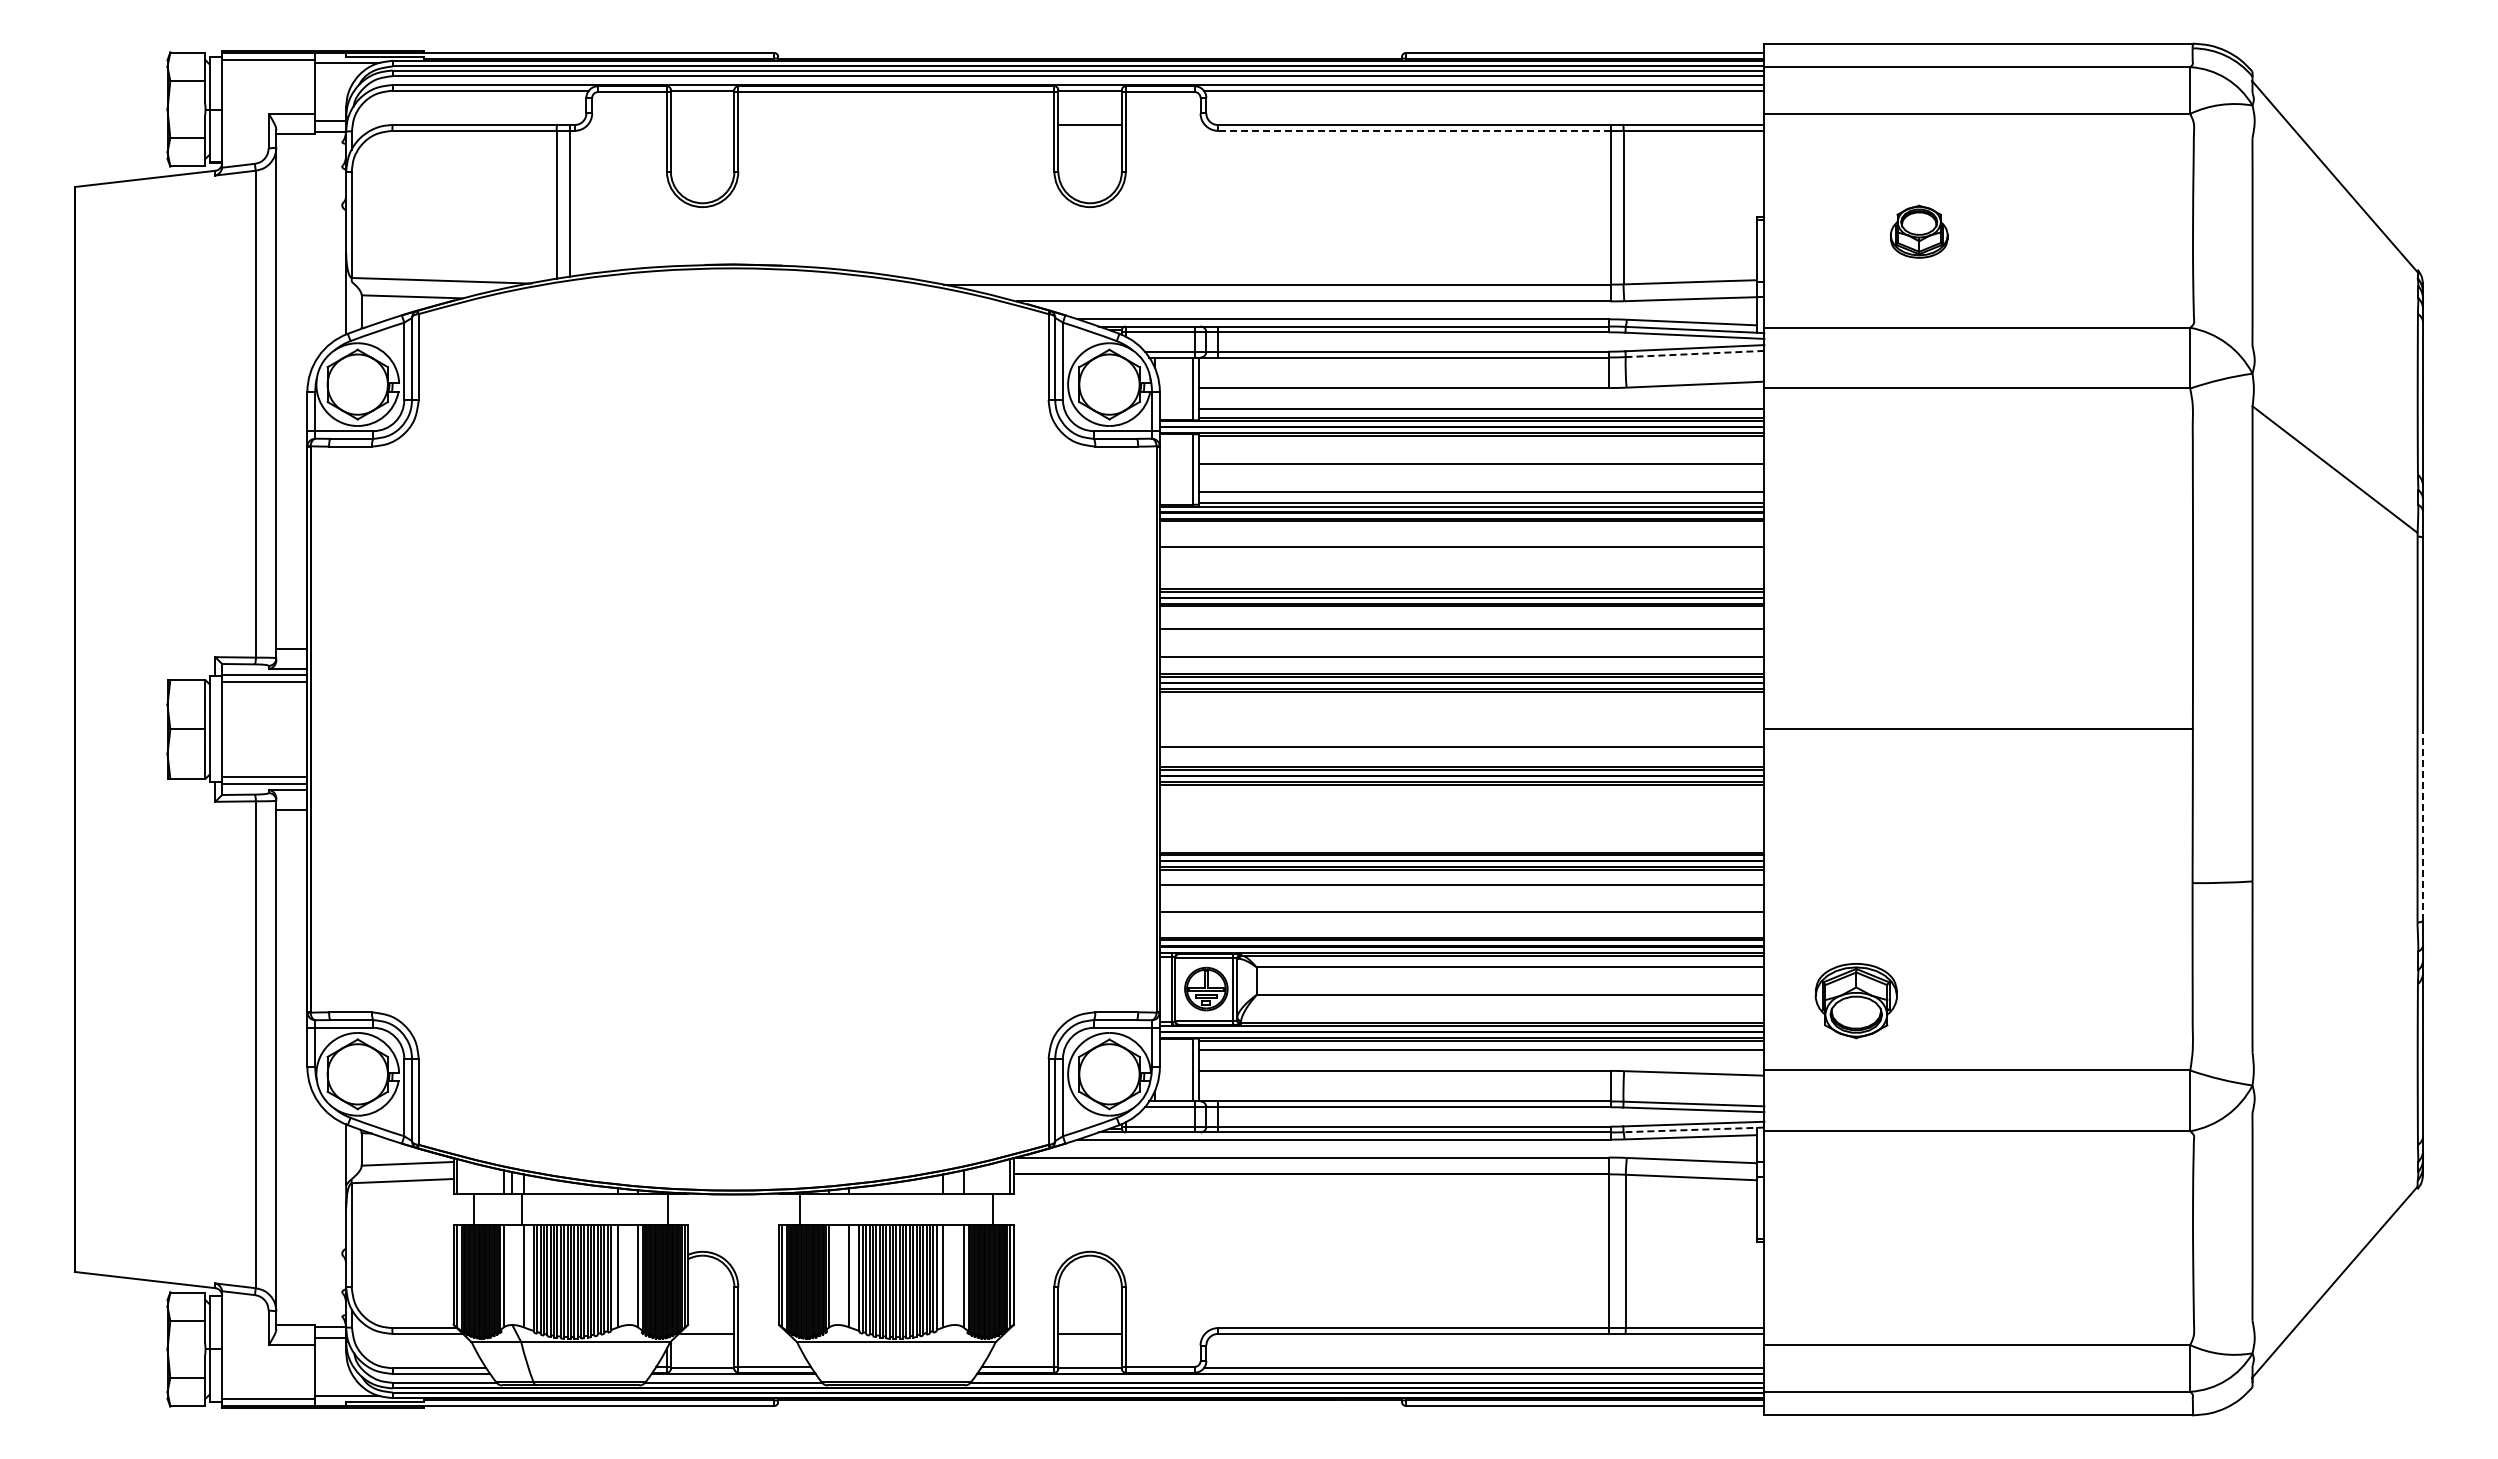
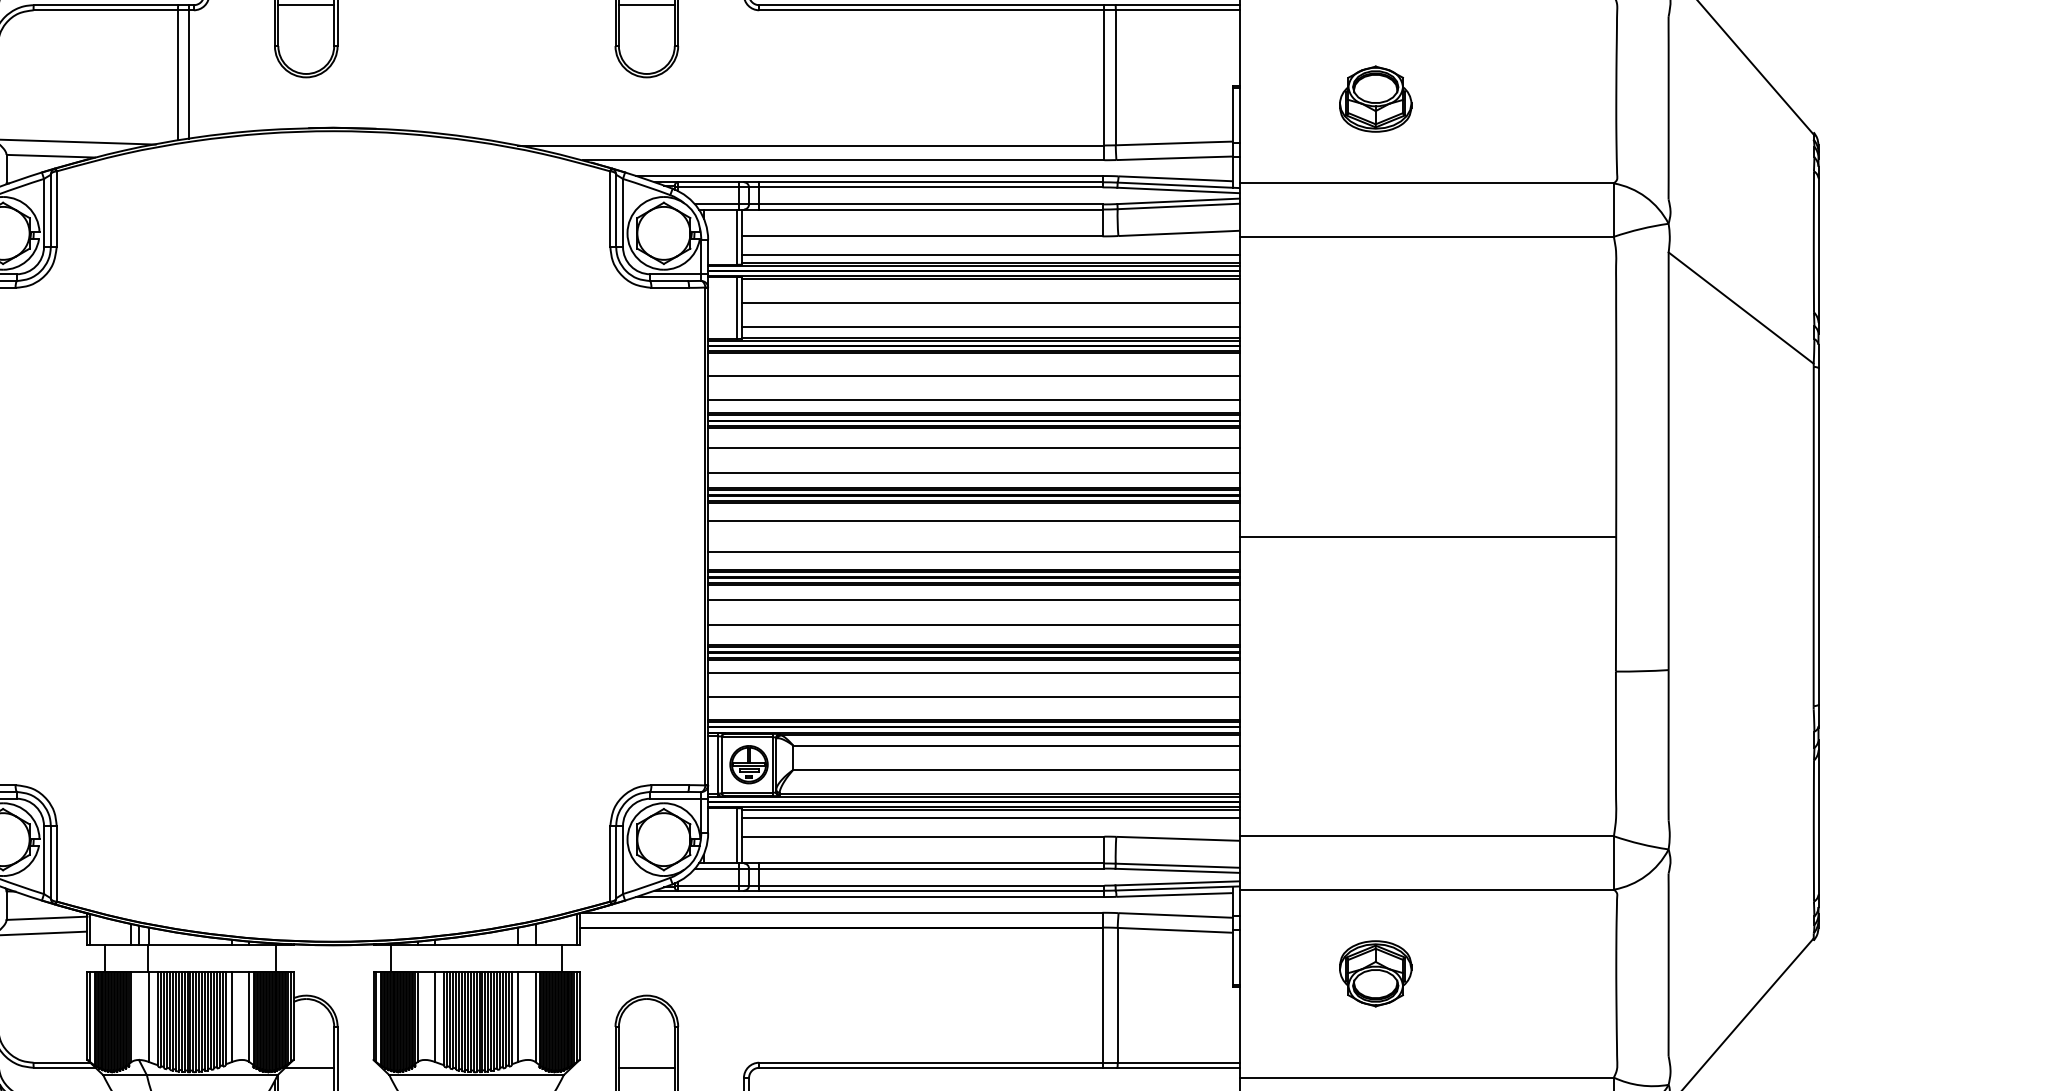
line: (702, 125) -> (306, 5), added
line: (1413, 130) -> (931, 10), dashed -> solid
part: (1918, 231) -> (1375, 98), size x1.43
line: (1694, 354) -> (1178, 206), dashed -> solid
line: (1461, 574) -> (973, 400), added
line: (1461, 711) -> (973, 520), added
line: (1461, 801) -> (973, 599), added
line: (2423, 825) -> (1818, 620), dashed -> solid
line: (1461, 829) -> (973, 624), added
part: (1855, 1001) -> (1375, 974), moved
line: (1693, 1129) -> (1177, 888), dashed -> solid

